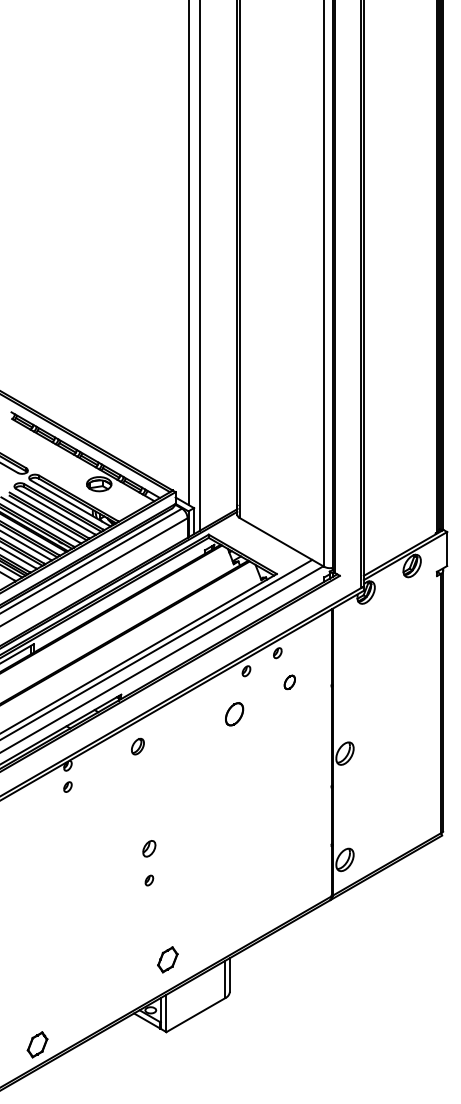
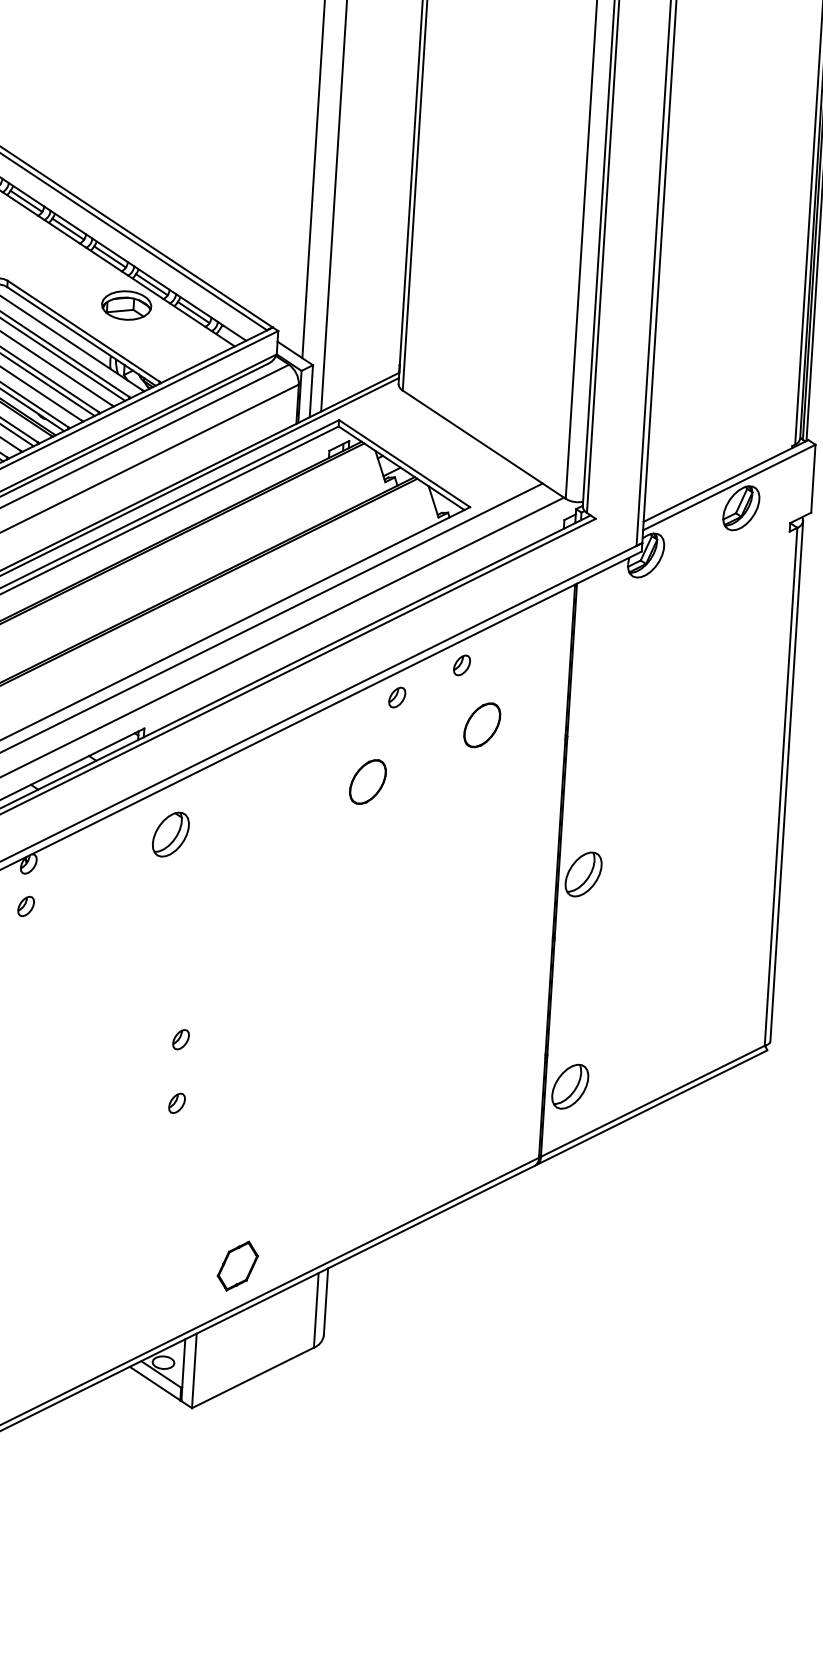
part: (289, 682) -> (481, 725), size x1.67
part: (137, 746) -> (170, 834), size x1.43
part: (149, 848) -> (181, 1039), size x0.62
part: (167, 959) -> (237, 1265), moved

